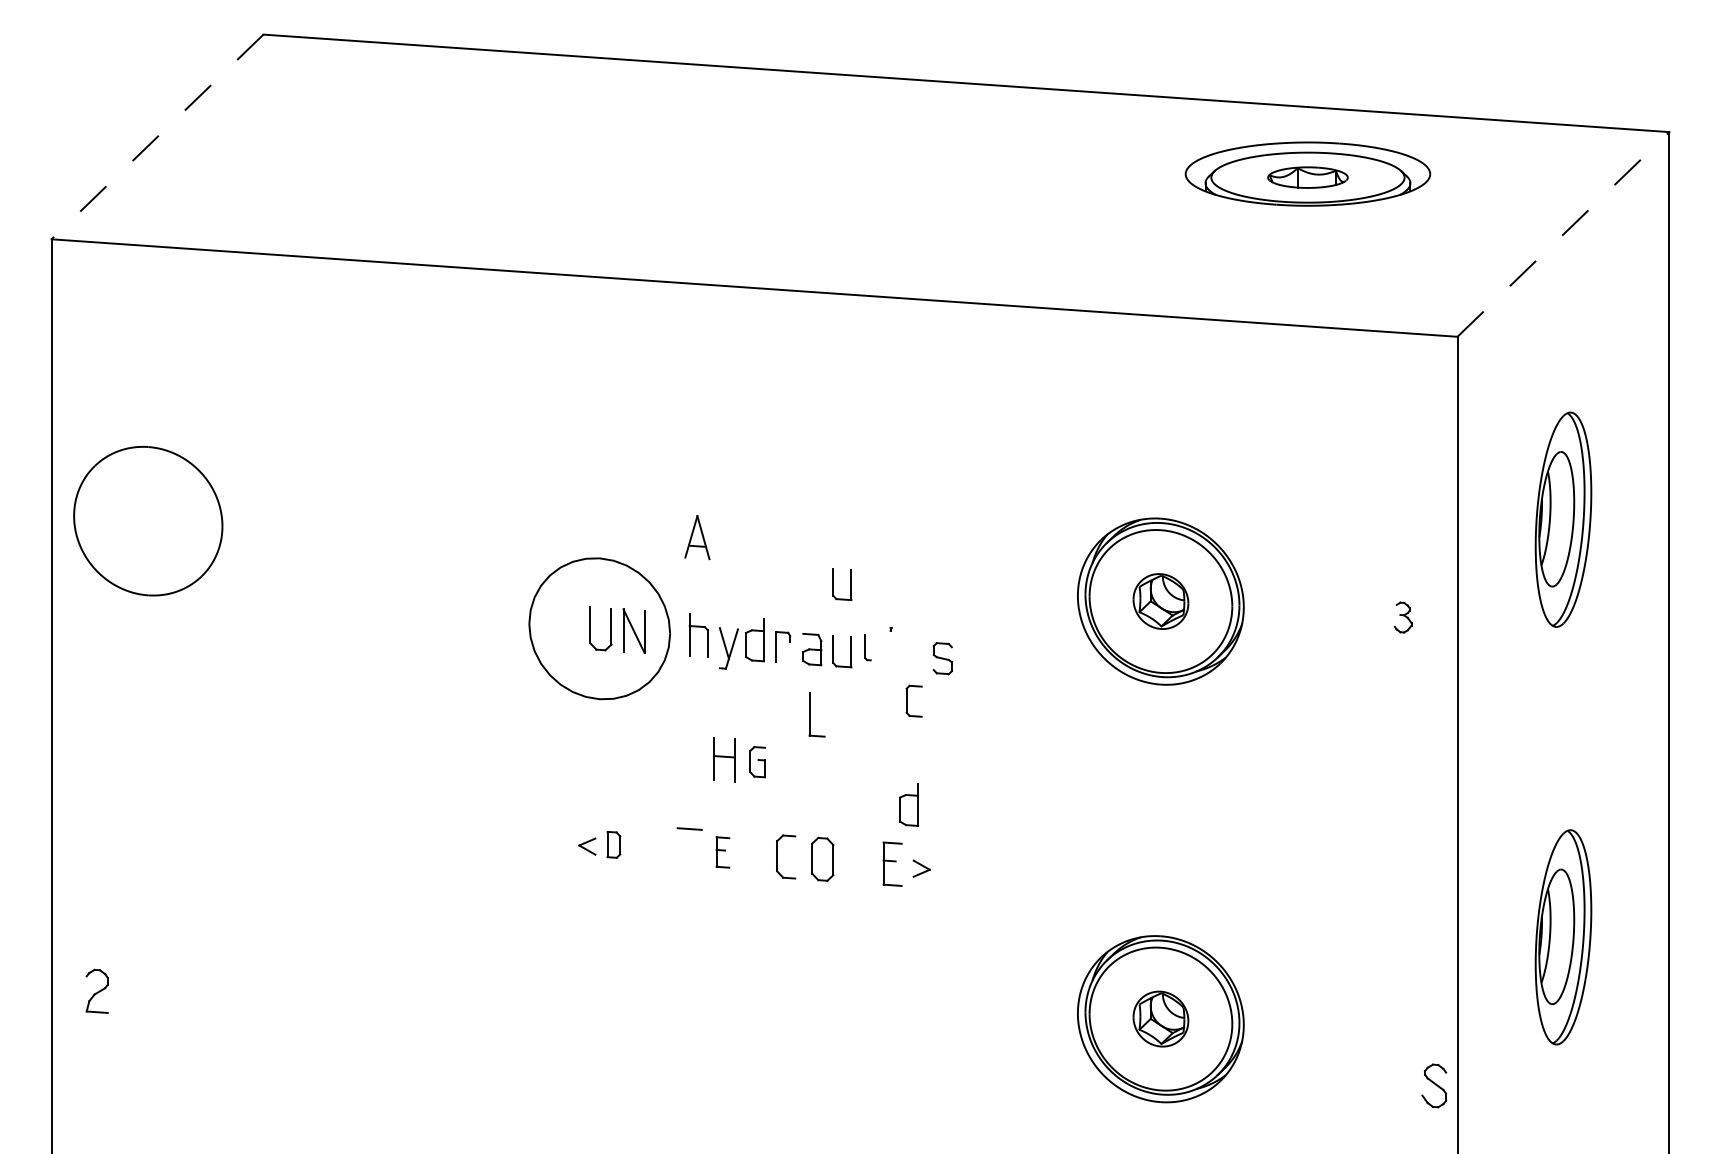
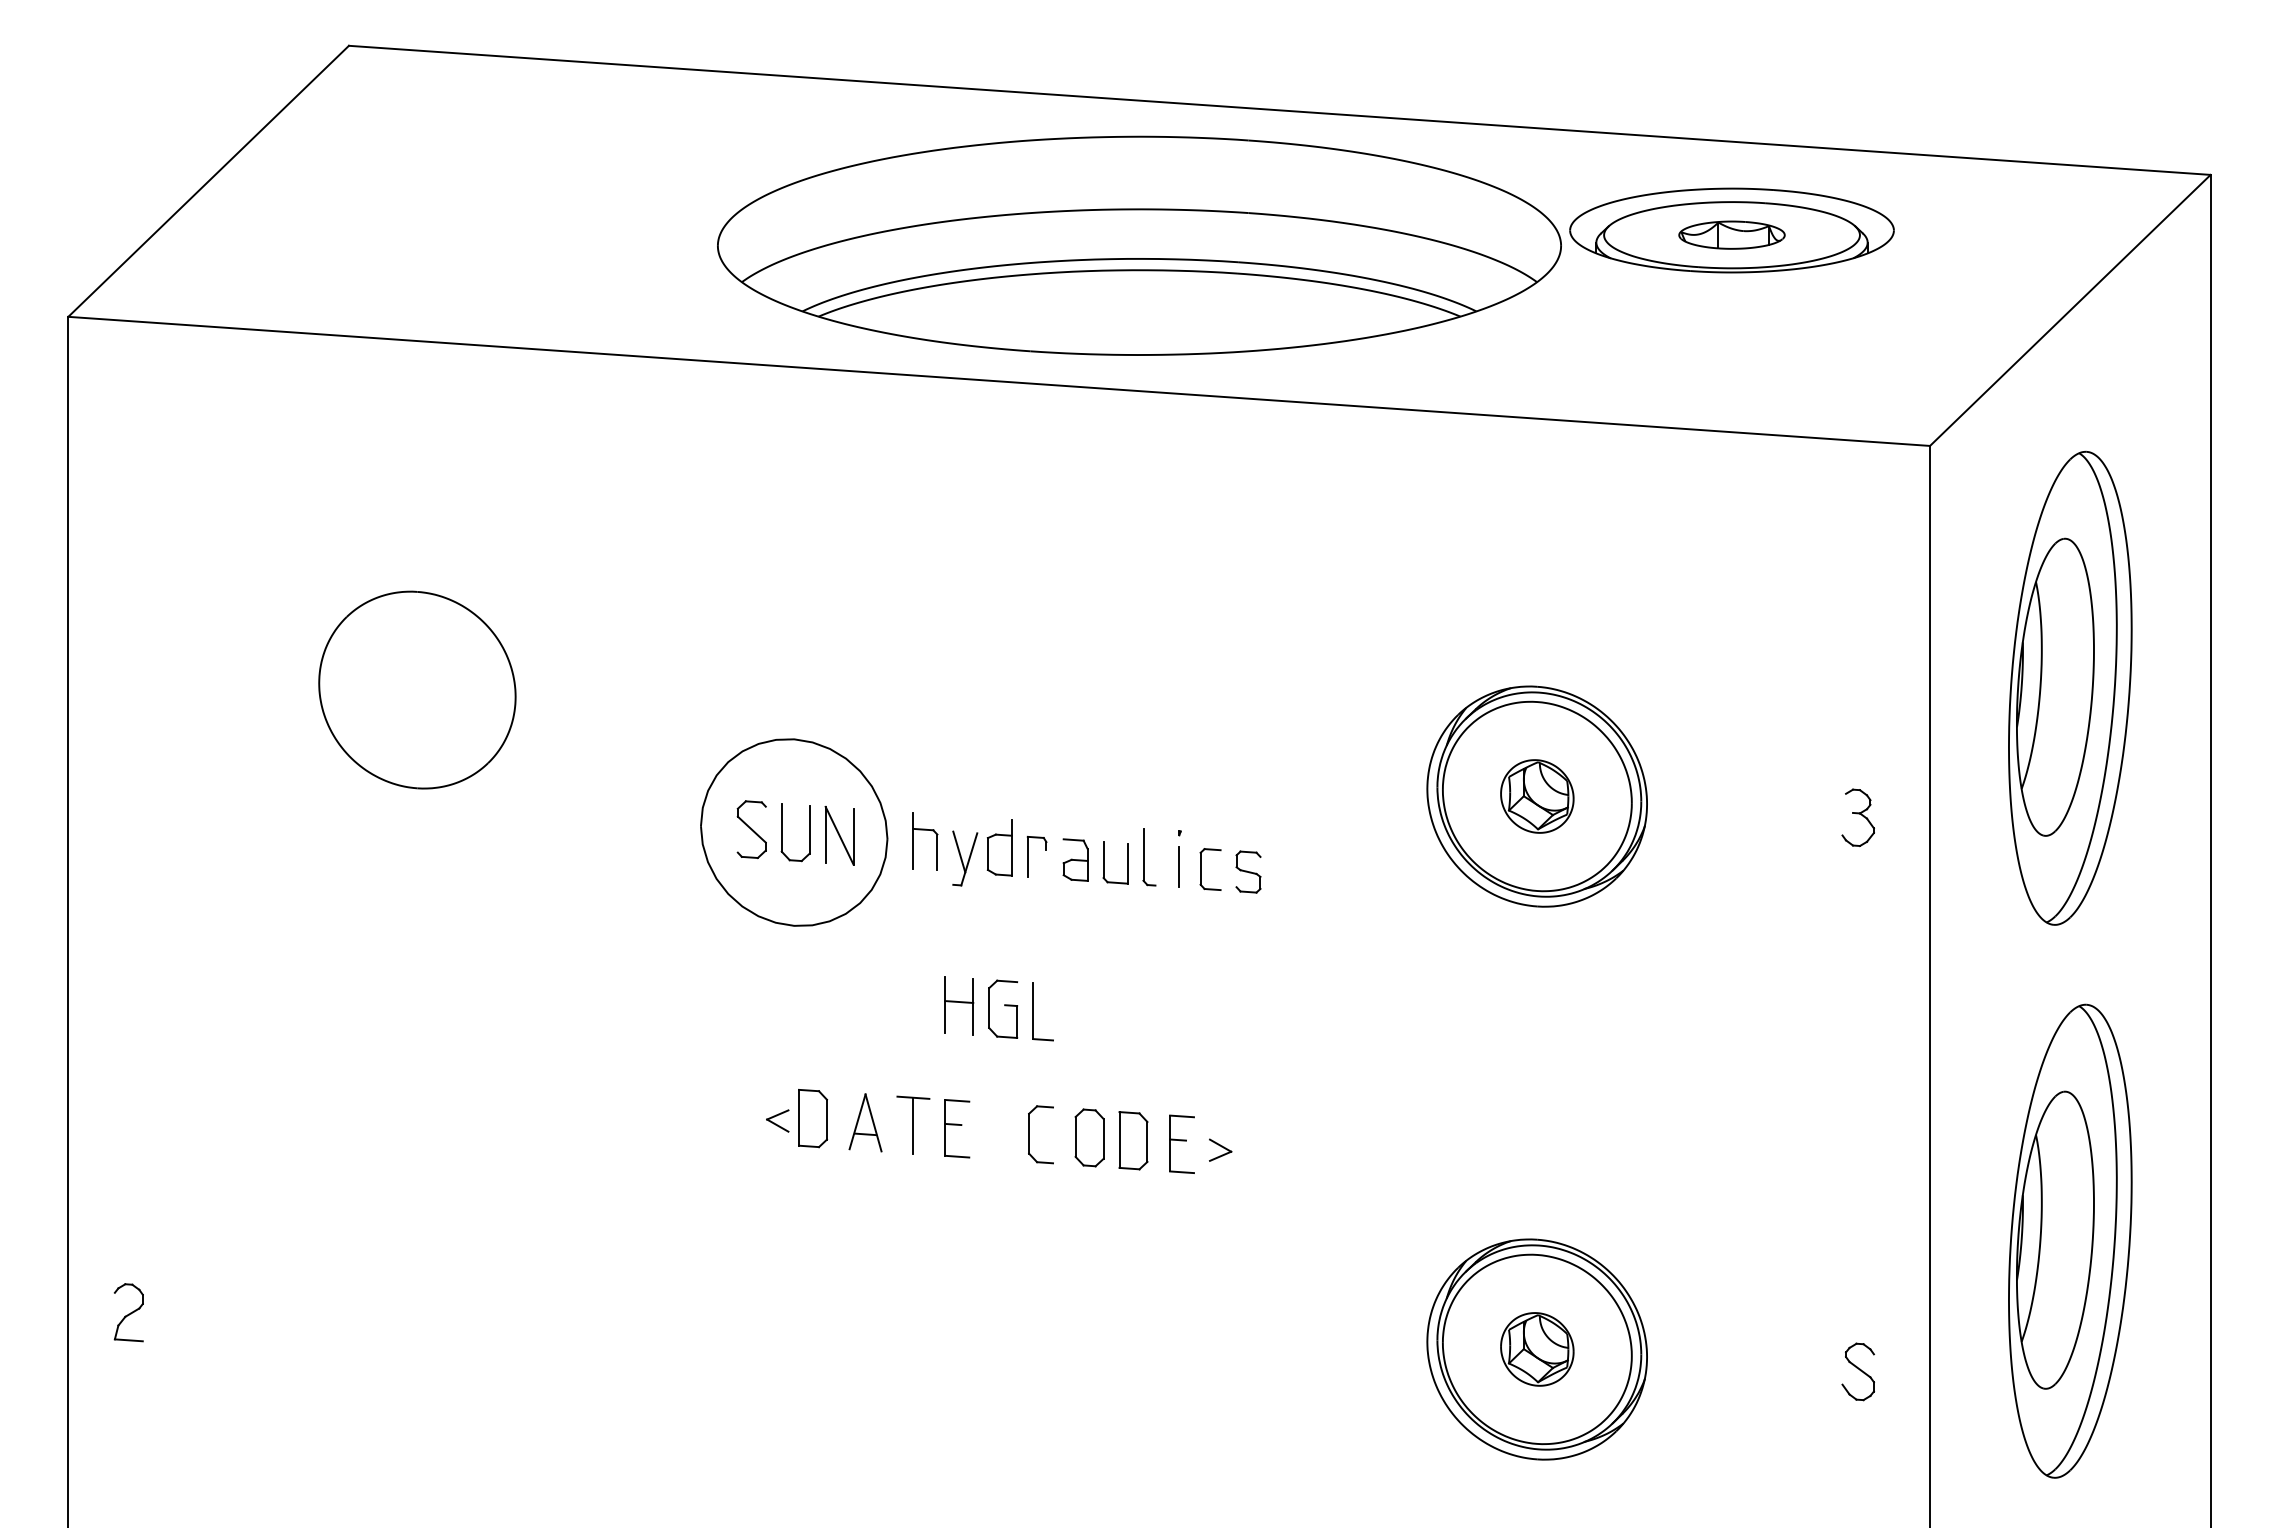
line: (157, 137) -> (208, 181), dashed -> solid
part: (860, 185) -> (1139, 245), added
line: (1563, 234) -> (2070, 310), dashed -> solid
part: (1563, 519) -> (2070, 687), size x1.67
part: (148, 520) -> (417, 689), moved
part: (697, 537) -> (865, 1122), moved
part: (834, 584) -> (1104, 773), removed
part: (1402, 617) -> (1857, 817), size x1.43
part: (567, 626) -> (751, 829), added
part: (868, 647) -> (1149, 857), size x1.67
line: (890, 655) -> (1179, 867), added
part: (907, 701) -> (1201, 869), moved
part: (809, 714) -> (1033, 1011), moved
part: (757, 761) -> (1003, 1008), size x1.43
part: (908, 804) -> (1203, 1065), removed
part: (613, 844) -> (812, 1118), size x1.67
line: (689, 850) -> (913, 1125), added
part: (723, 852) -> (957, 1128), size x1.43
part: (855, 861) -> (1133, 1140), added
part: (1563, 936) -> (2070, 1240), size x1.67
part: (1433, 1085) -> (1857, 1371), moved

